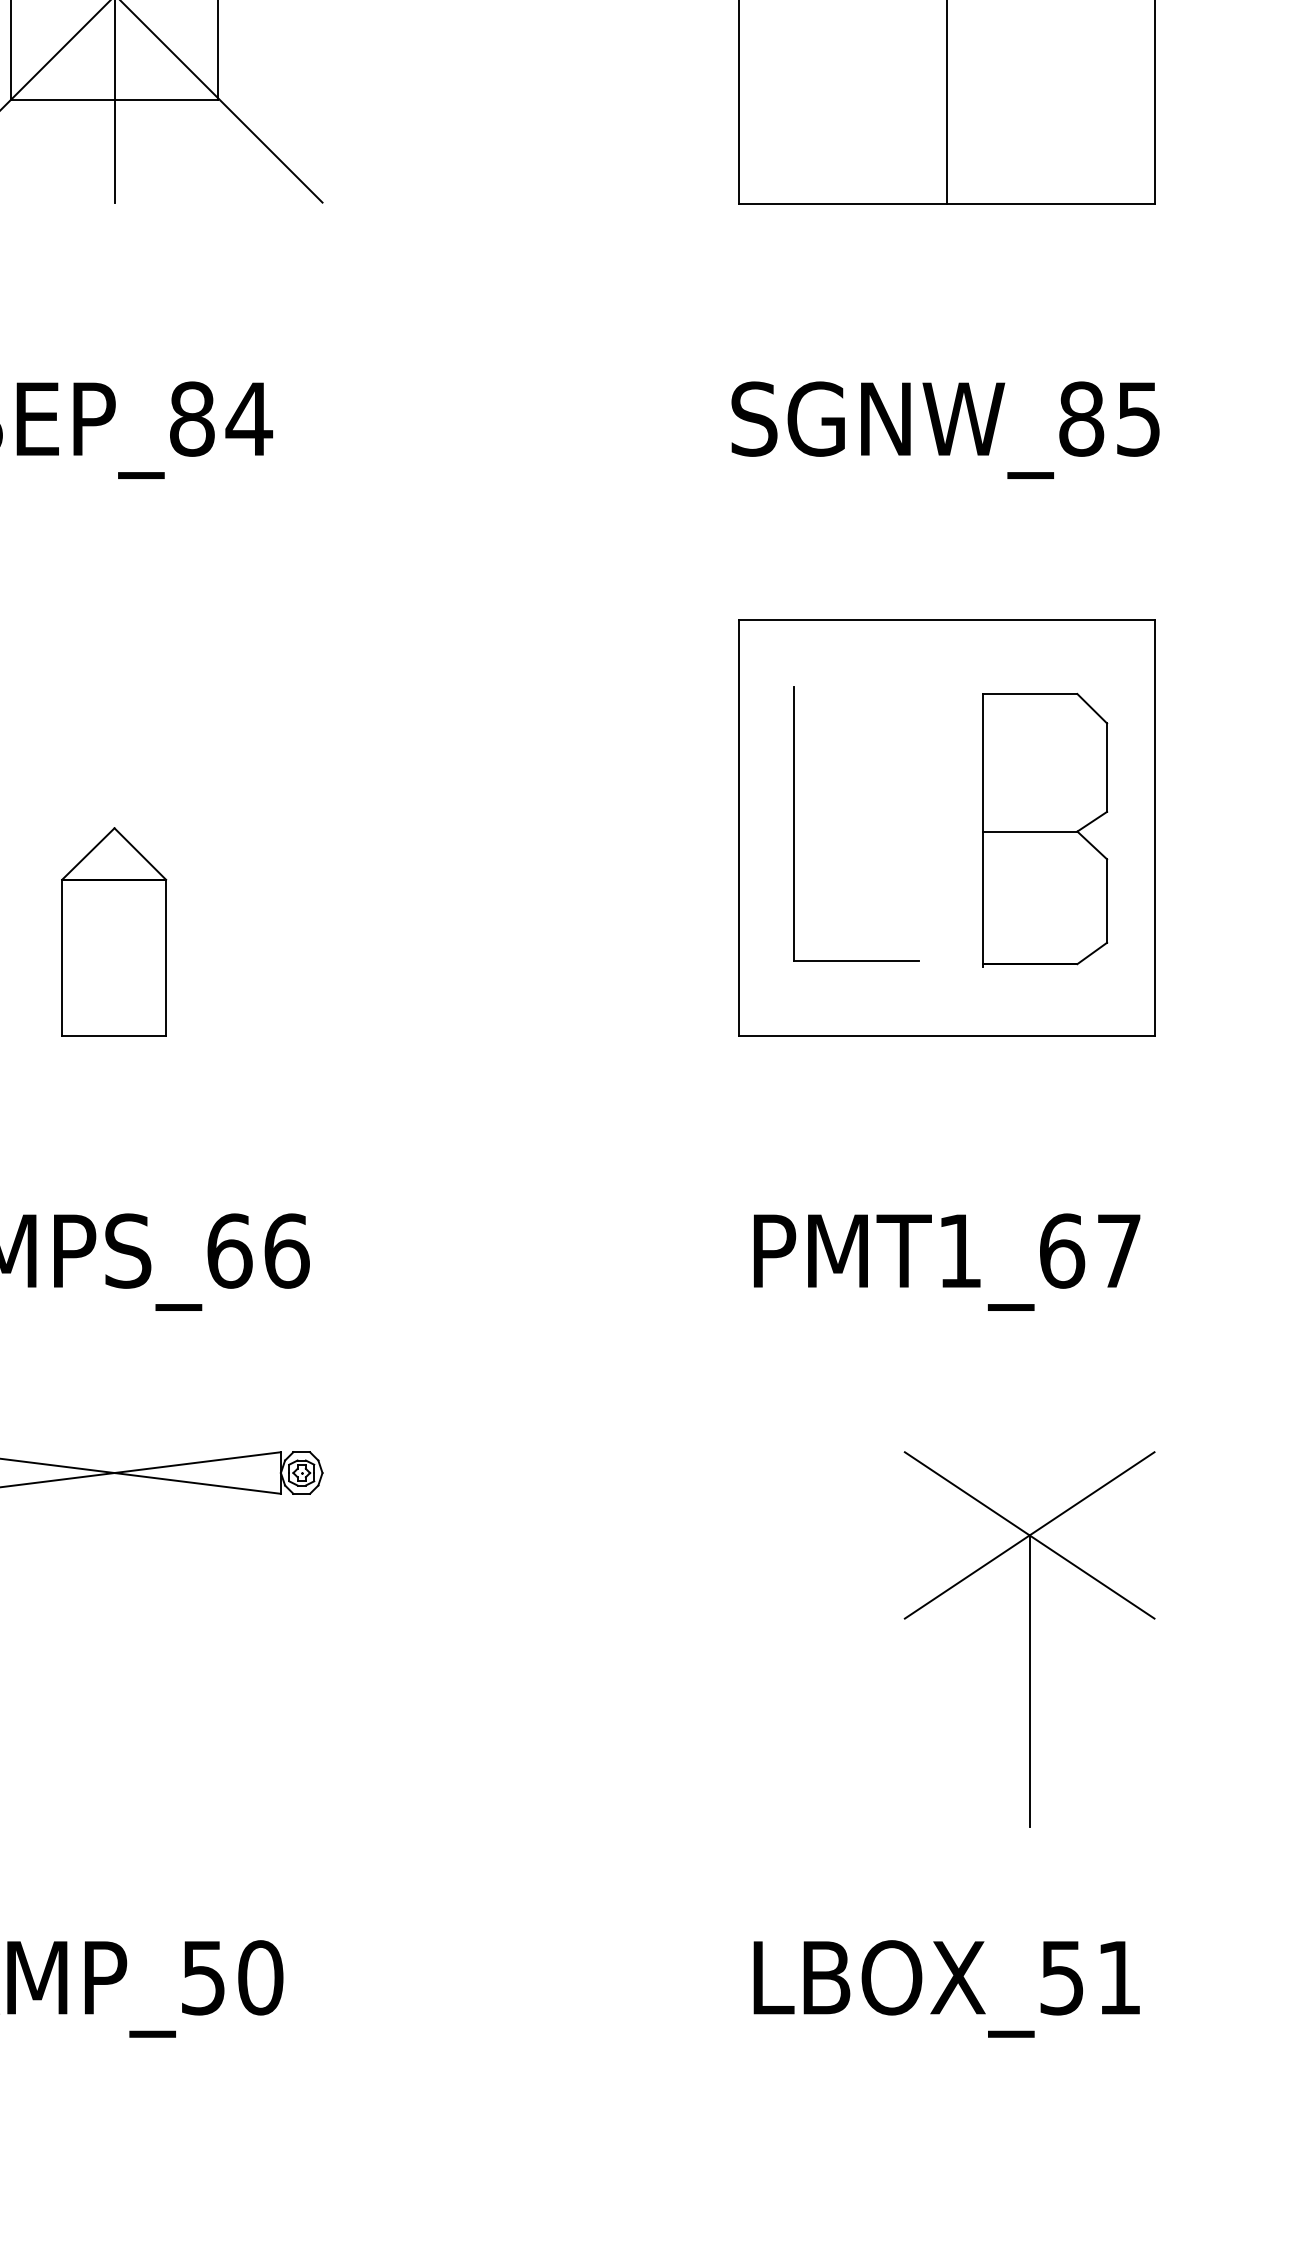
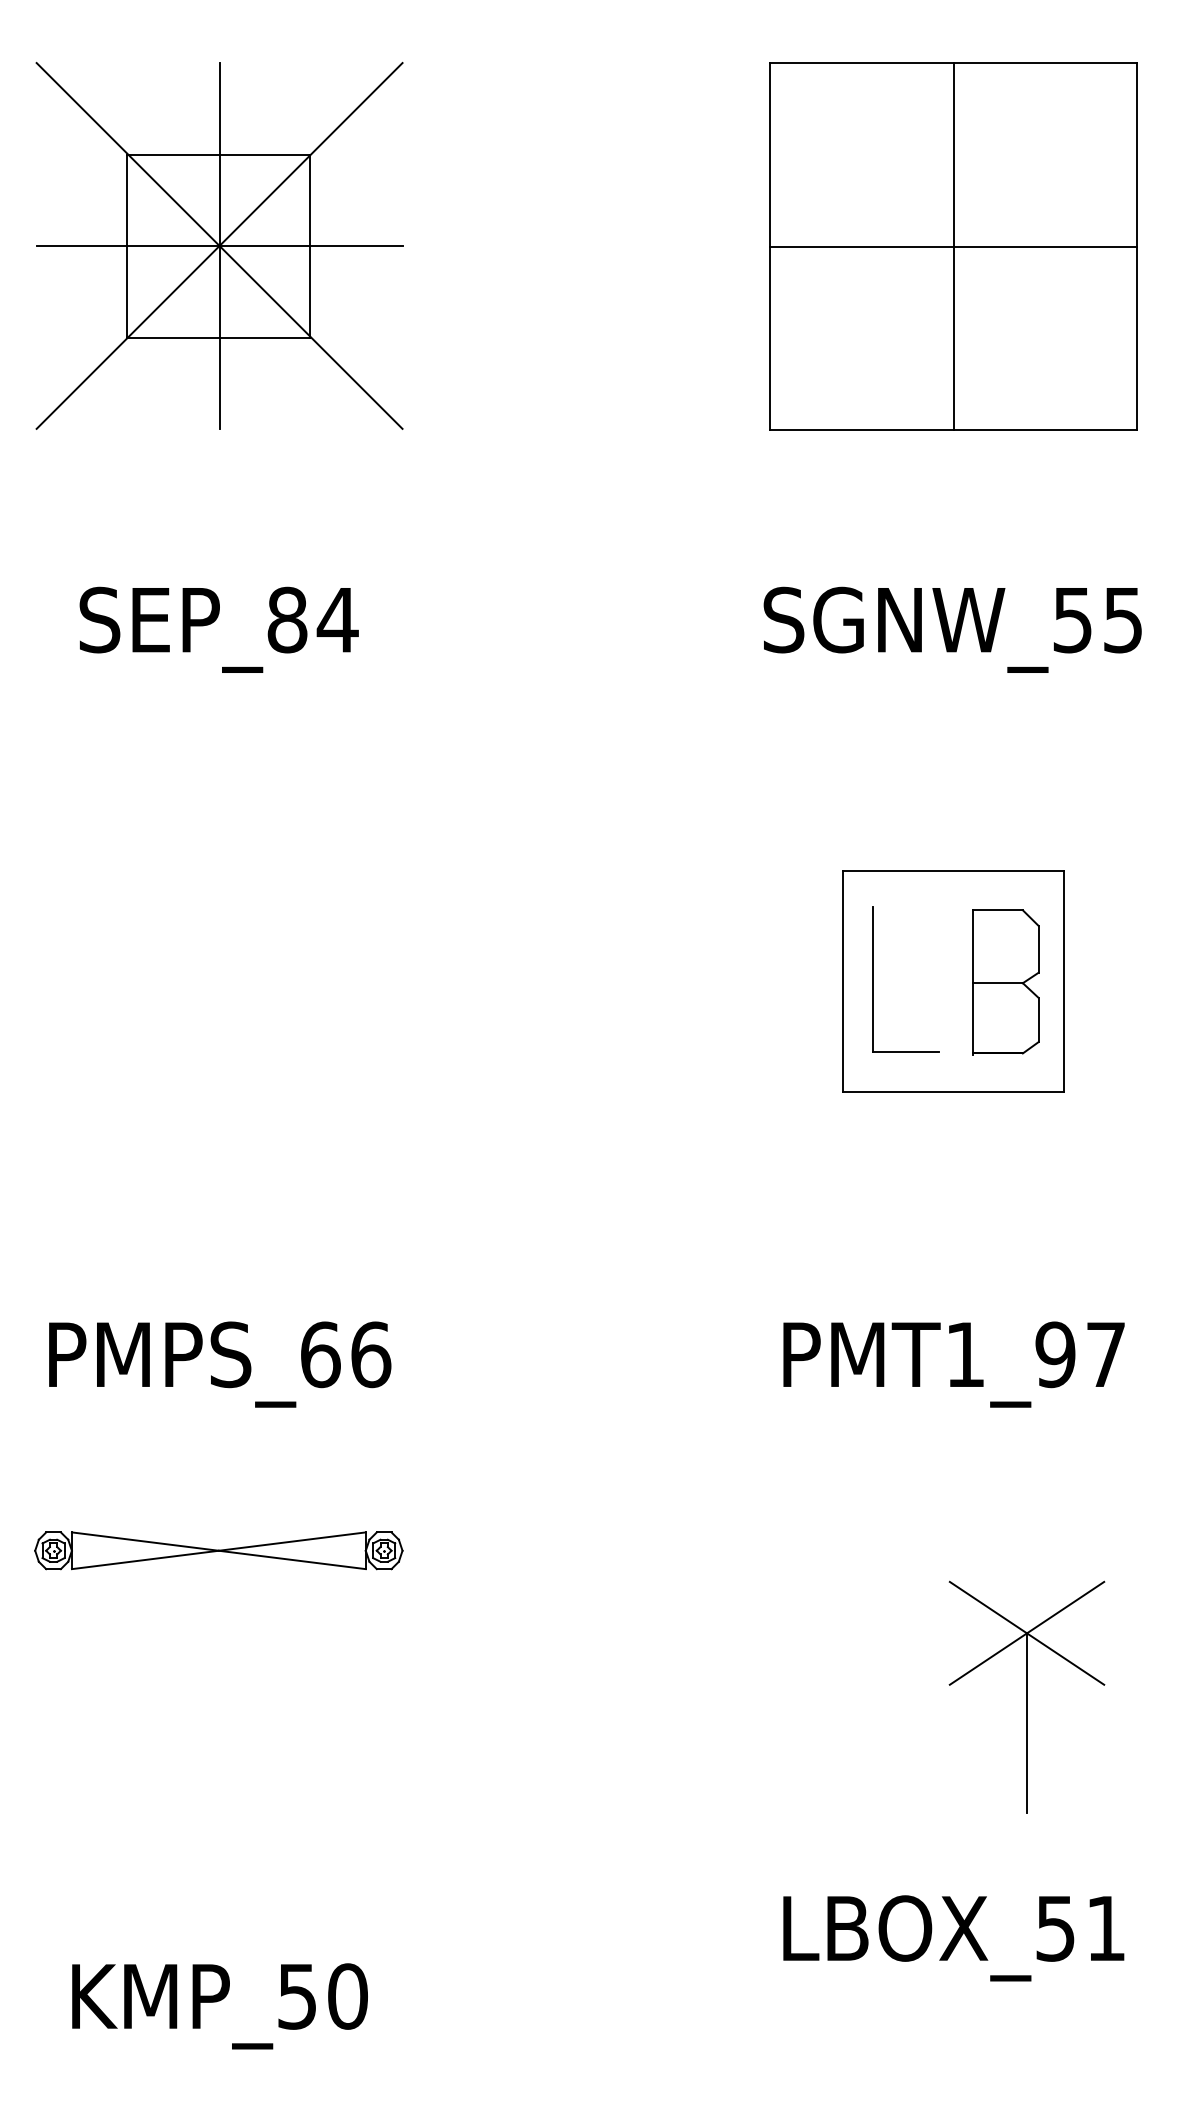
text: (1081, 418) -> (1072, 619), SGNW_85 -> SGNW_55
part: (946, 828) -> (953, 981), size x0.6
part: (114, 931) -> (218, 1072), removed
text: (1061, 1250) -> (1055, 1354), PMT1_67 -> PMT1_97
part: (1029, 1639) -> (1026, 1697), size x0.7
text: (946, 1989) -> (953, 1938), moved

